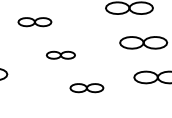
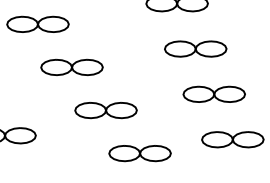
part: (34, 21) -> (71, 66), size x1.43
part: (60, 55) -> (105, 110), size x1.67
part: (86, 87) -> (139, 153), size x1.43

